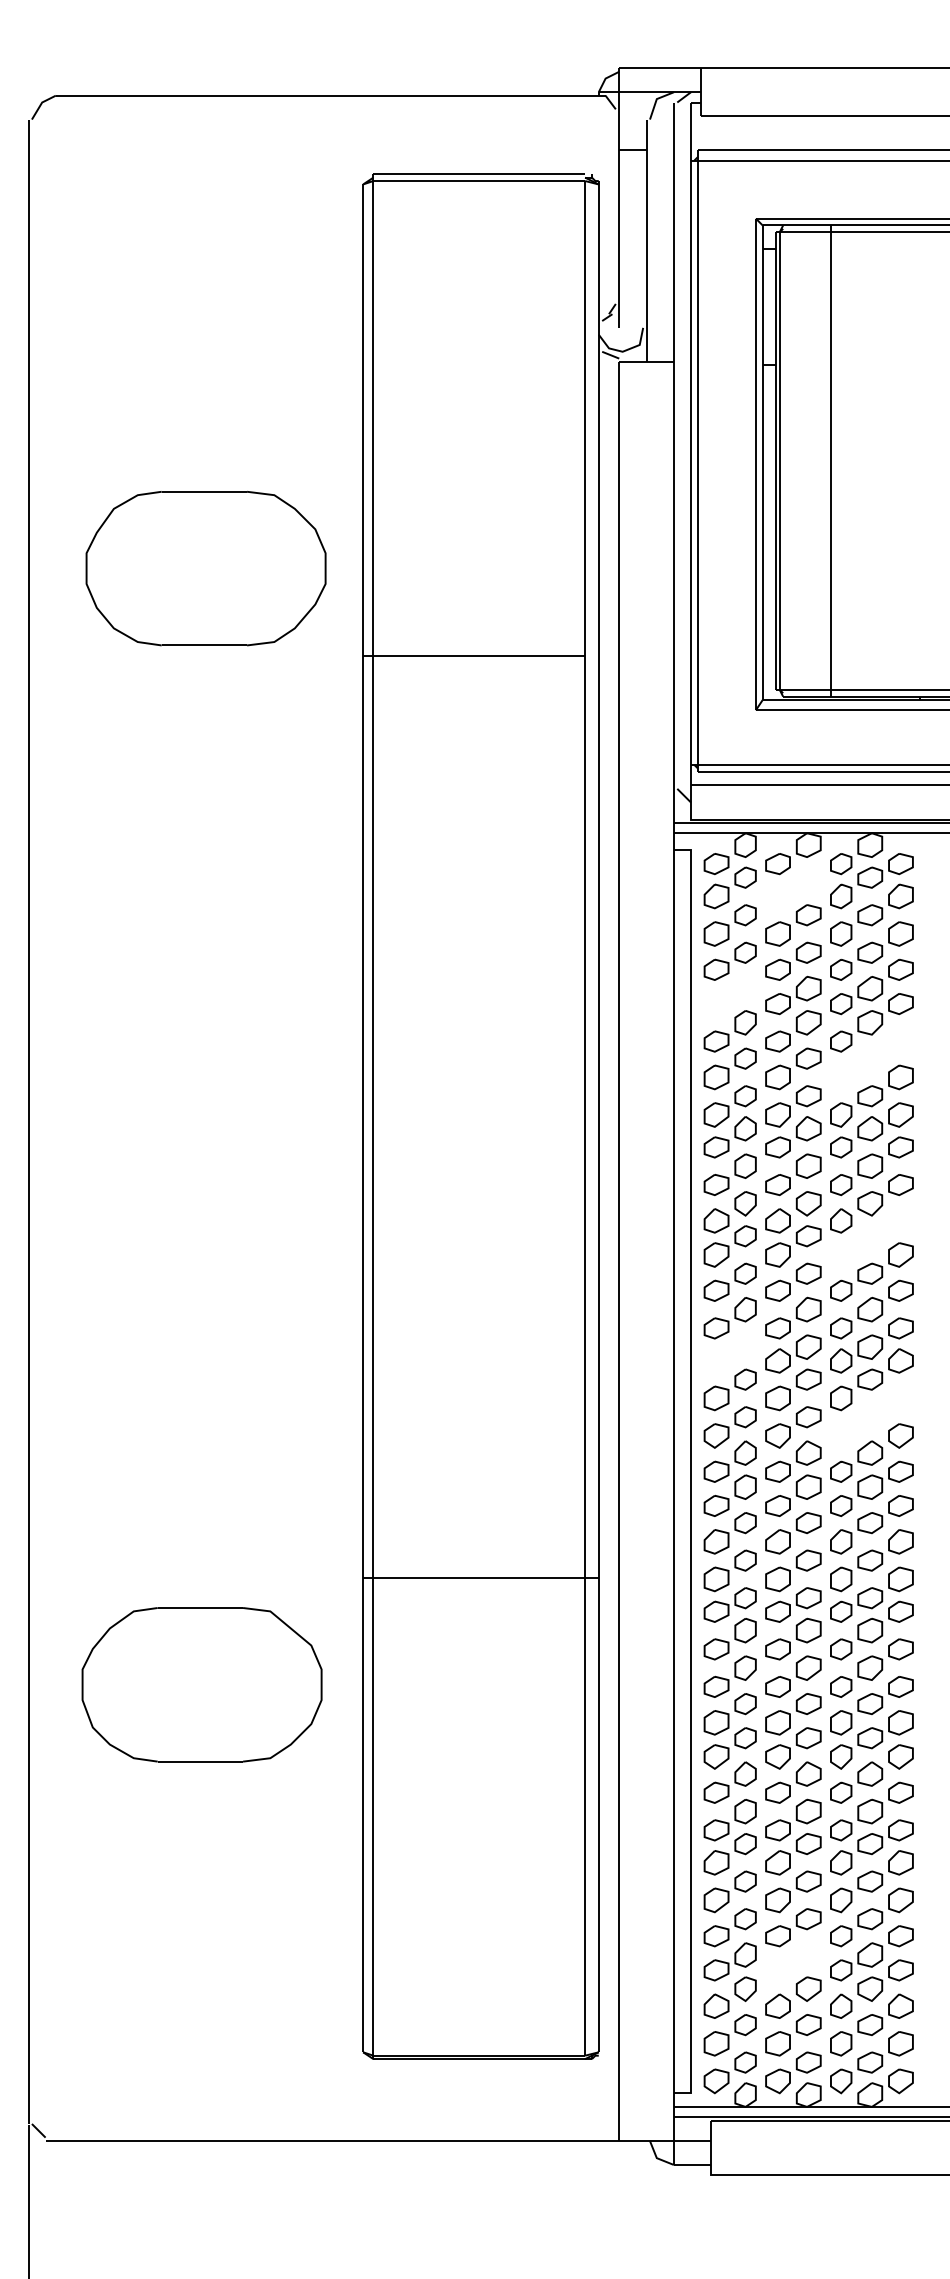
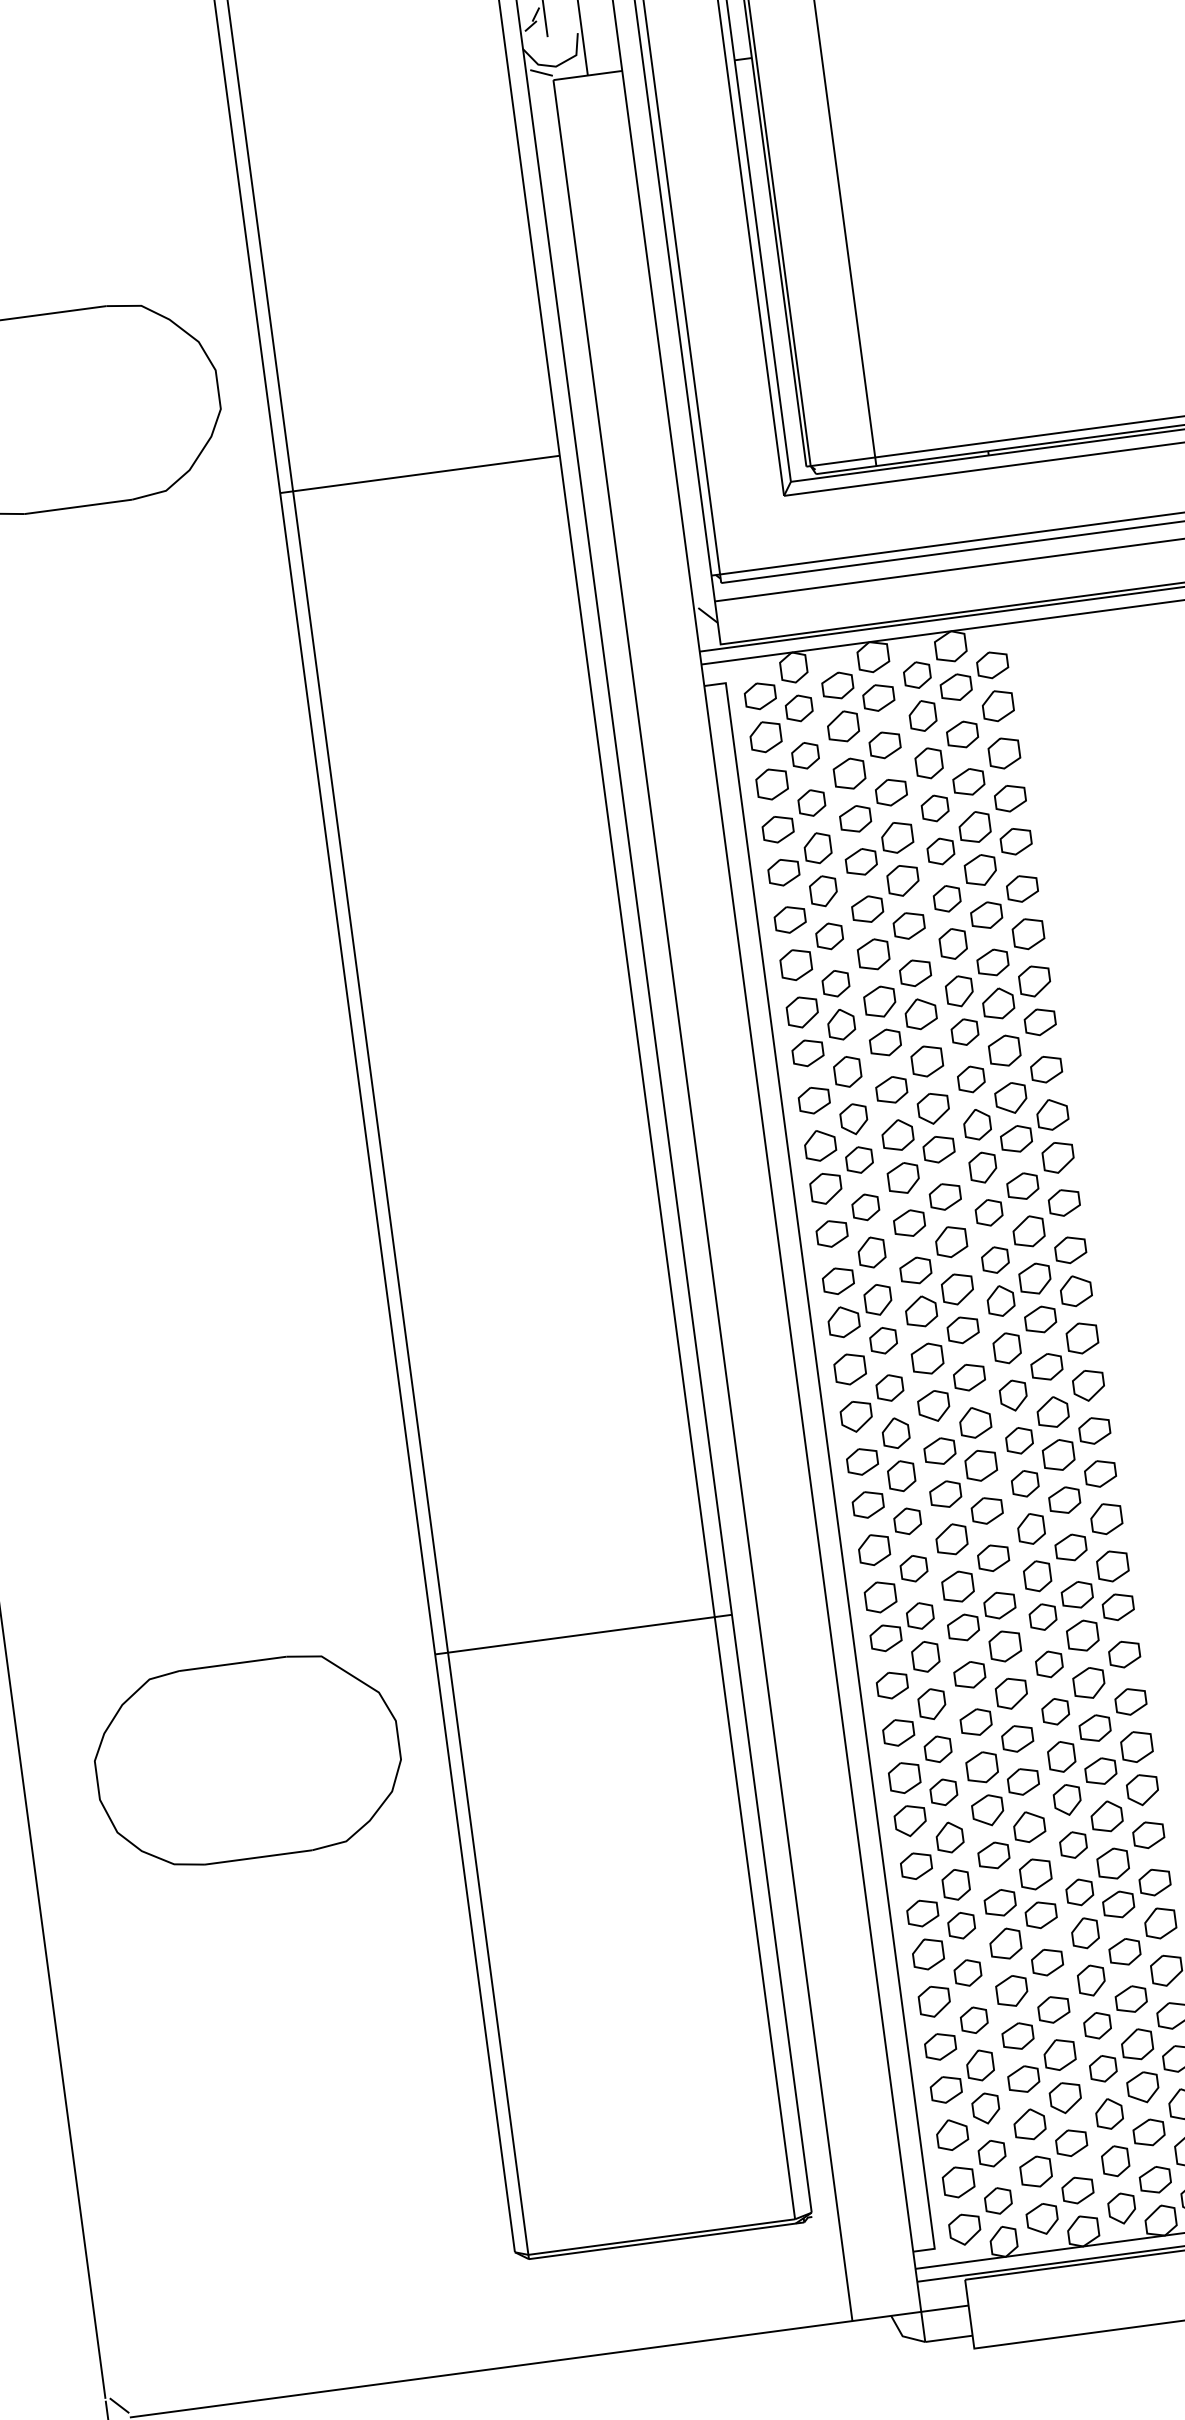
part: (793, 887) -> (861, 712), added
part: (729, 995) -> (798, 859), added
part: (871, 1060) -> (988, 917), added
part: (871, 1237) -> (1018, 1140), added
part: (729, 1353) -> (858, 1310), added
part: (871, 1416) -> (1048, 1365), added
part: (201, 1684) -> (247, 1760), moved
part: (793, 1961) -> (1041, 2065), added

